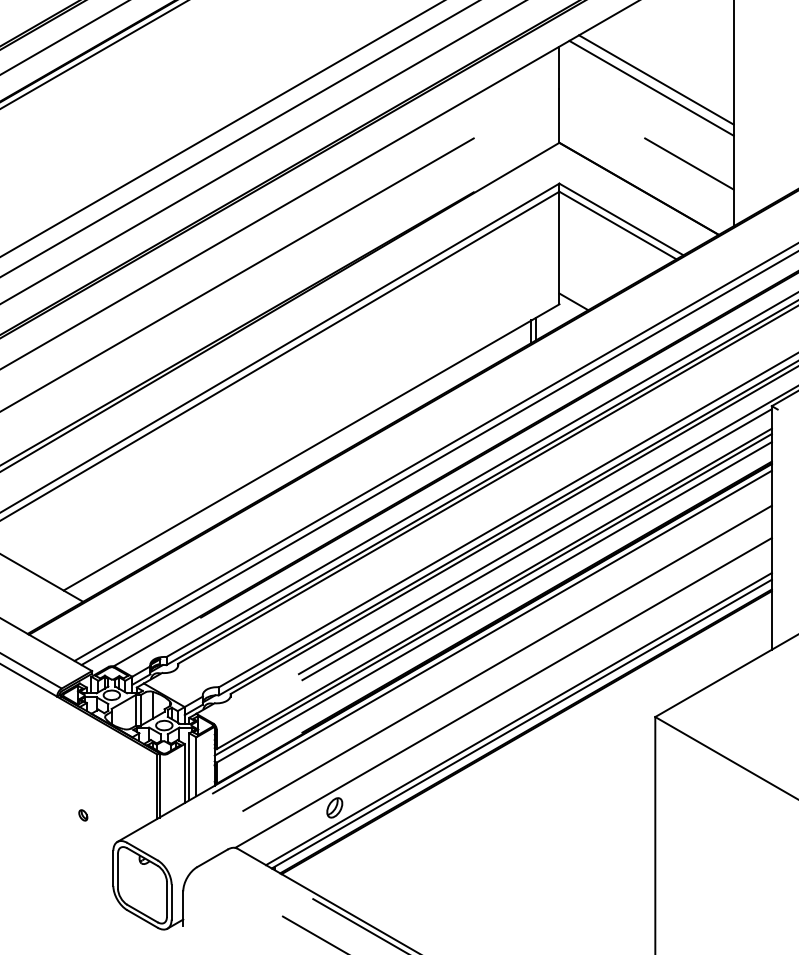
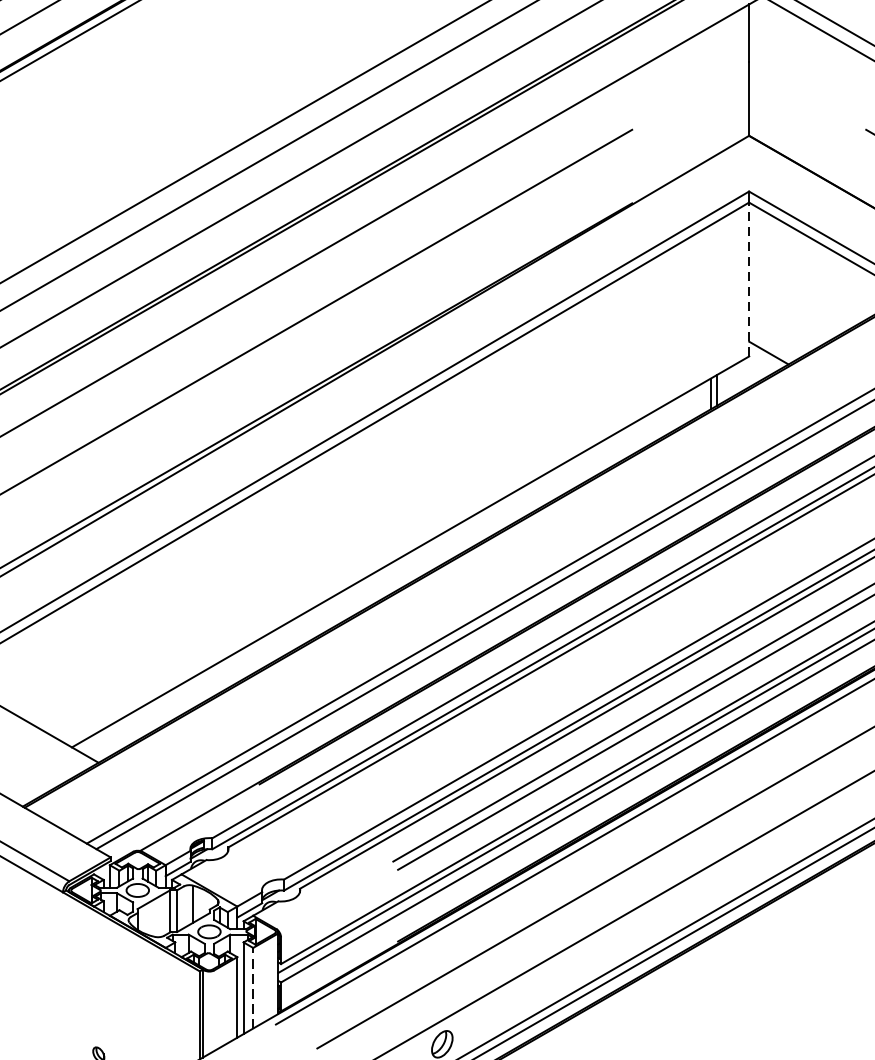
line: (559, 247) -> (749, 278), solid -> dashed
line: (196, 766) -> (253, 987), solid -> dashed

